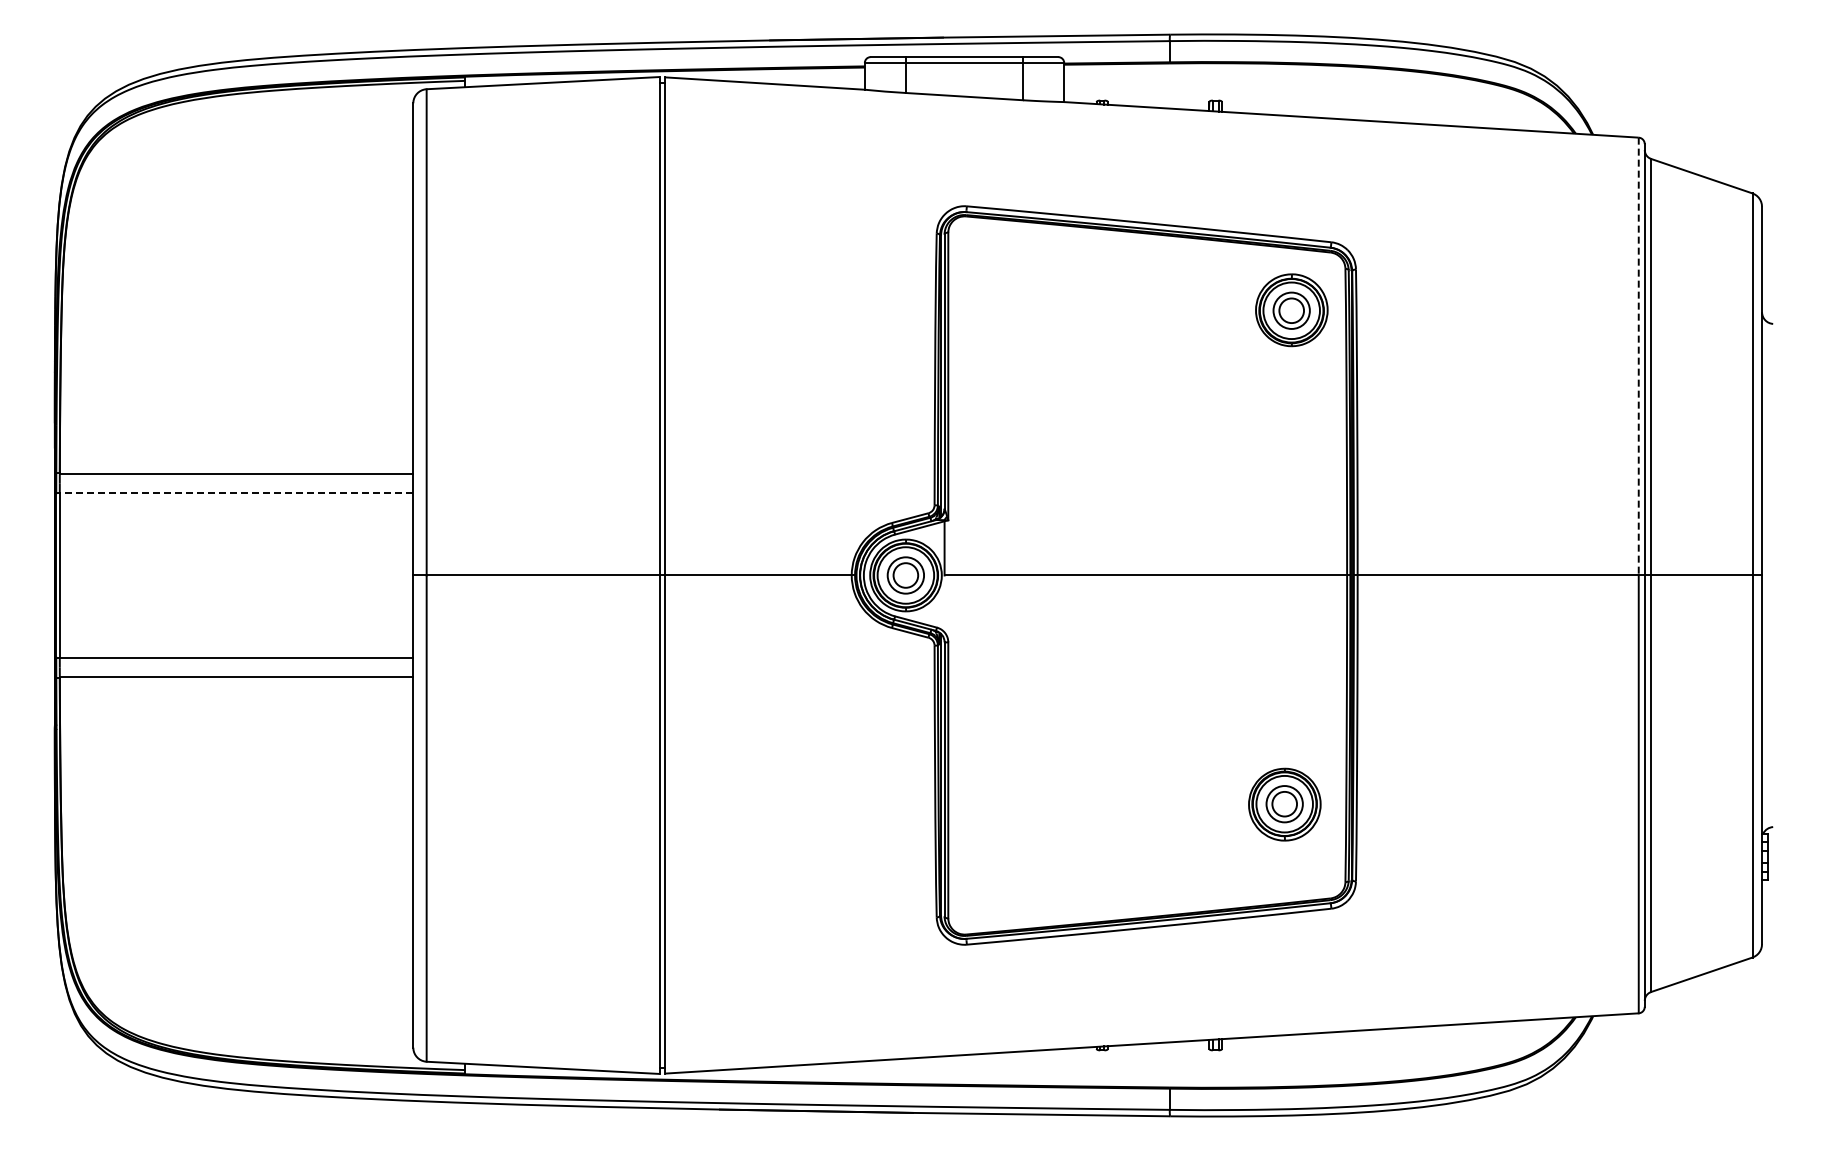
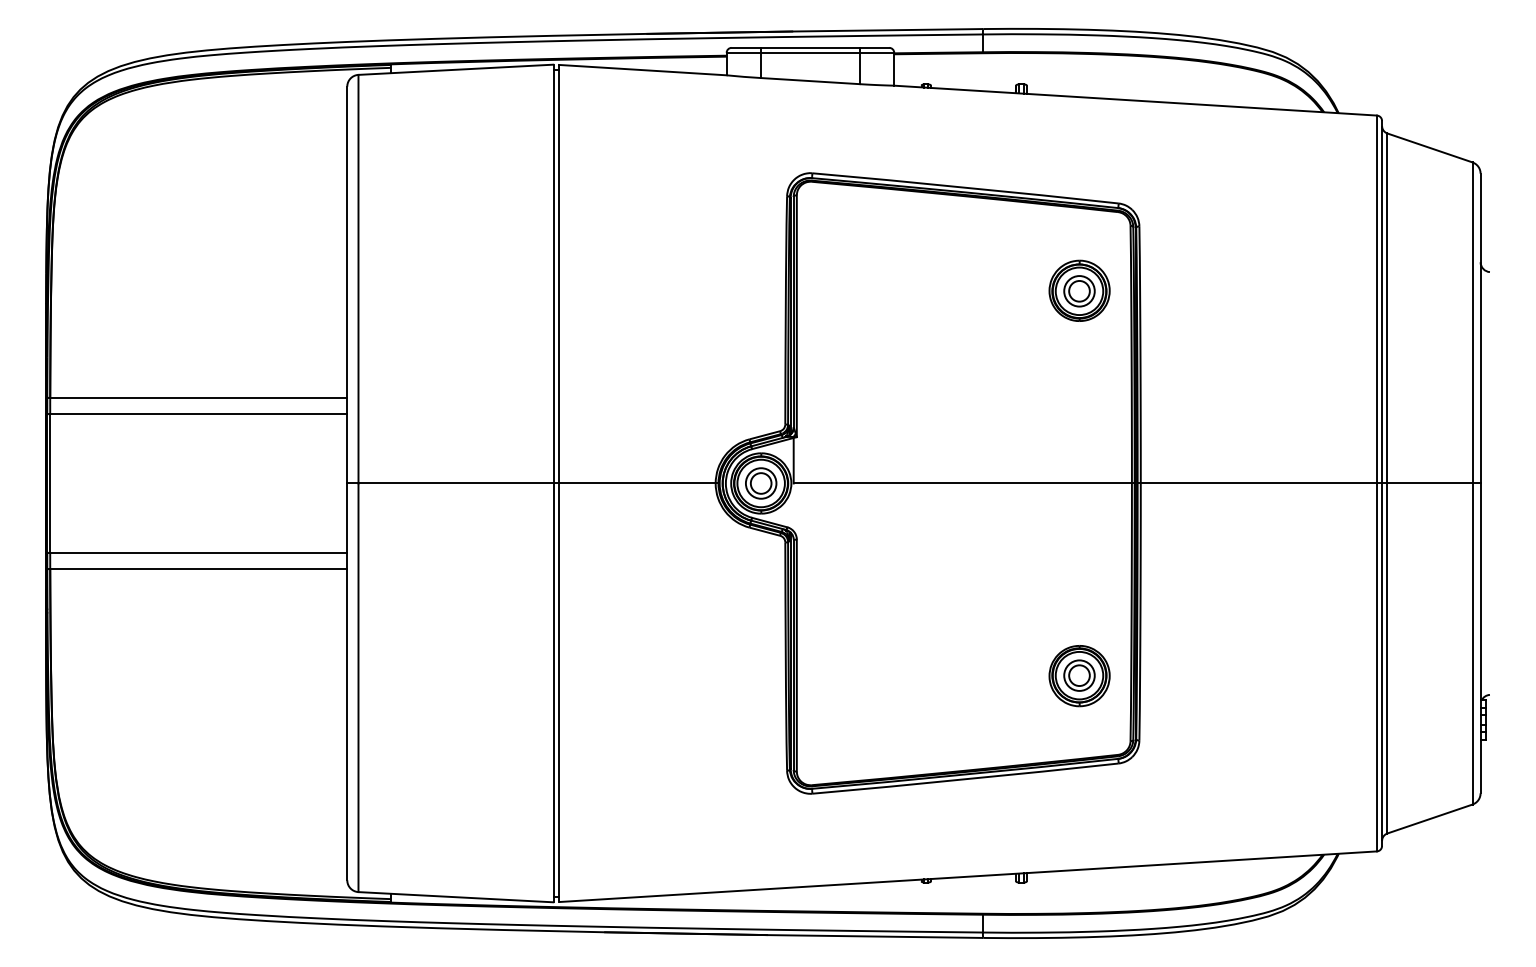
part: (1291, 310) -> (1079, 291), moved
line: (1638, 356) -> (1376, 299), dashed -> solid
line: (233, 493) -> (196, 414), dashed -> solid

